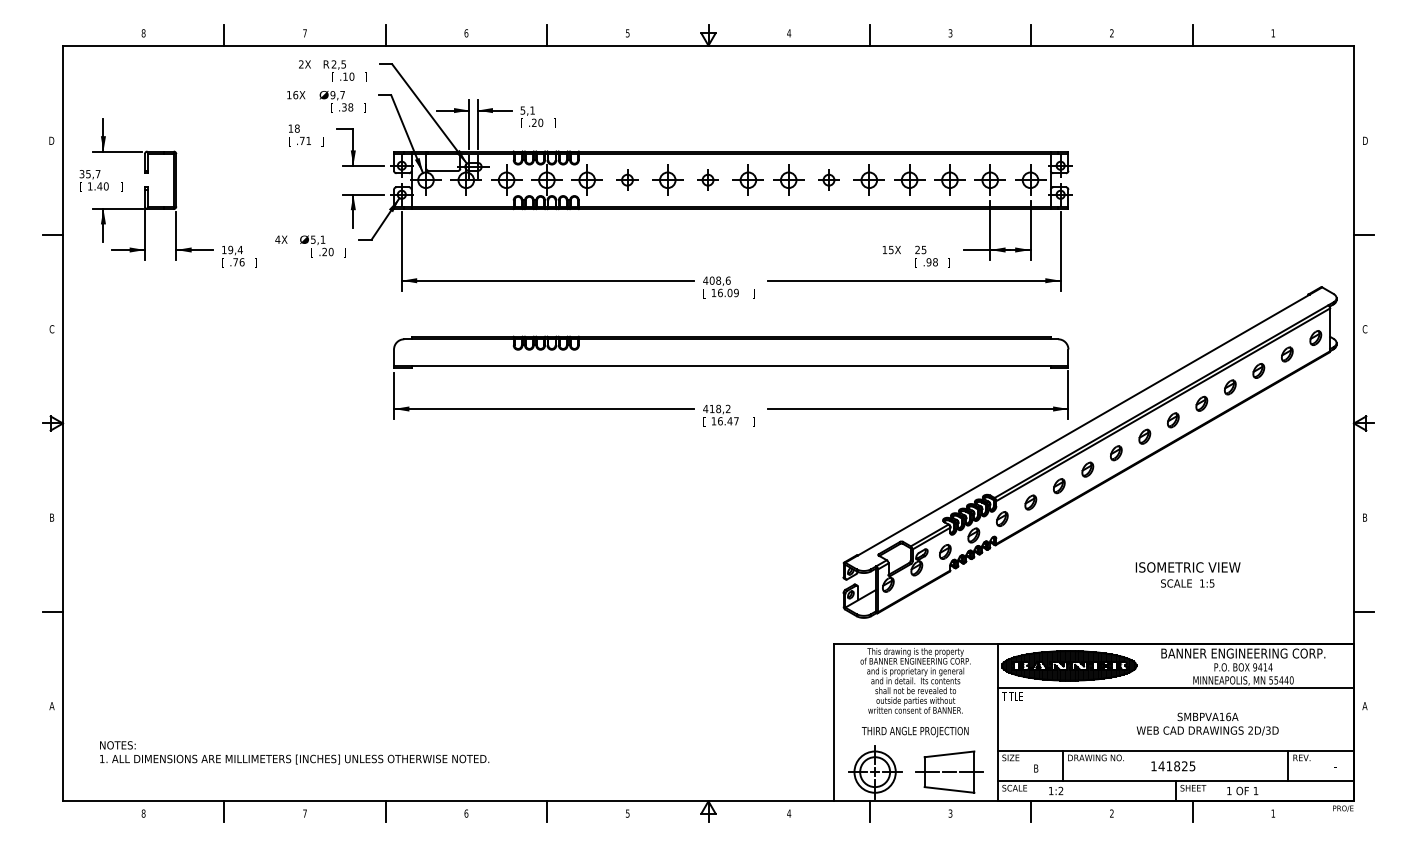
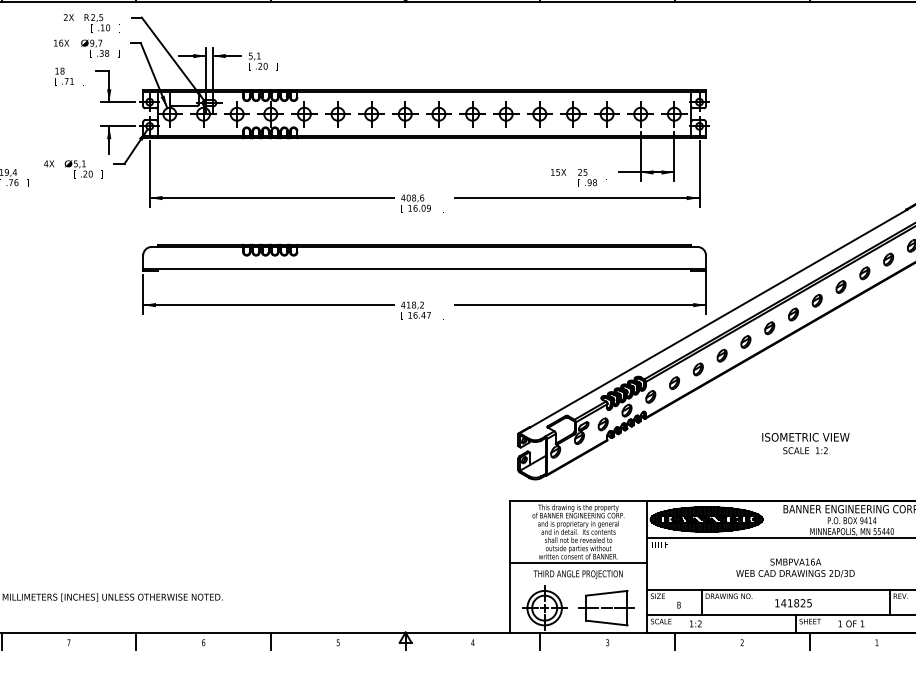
part: (627, 179) -> (338, 113), size x1.43
part: (707, 179) -> (404, 113), size x1.43
part: (828, 179) -> (505, 113), size x1.43
text: (1211, 583) -> (825, 450), 1:5 -> 1:2
line: (915, 717) -> (578, 562), added
text: (1207, 723) -> (795, 567), moved

